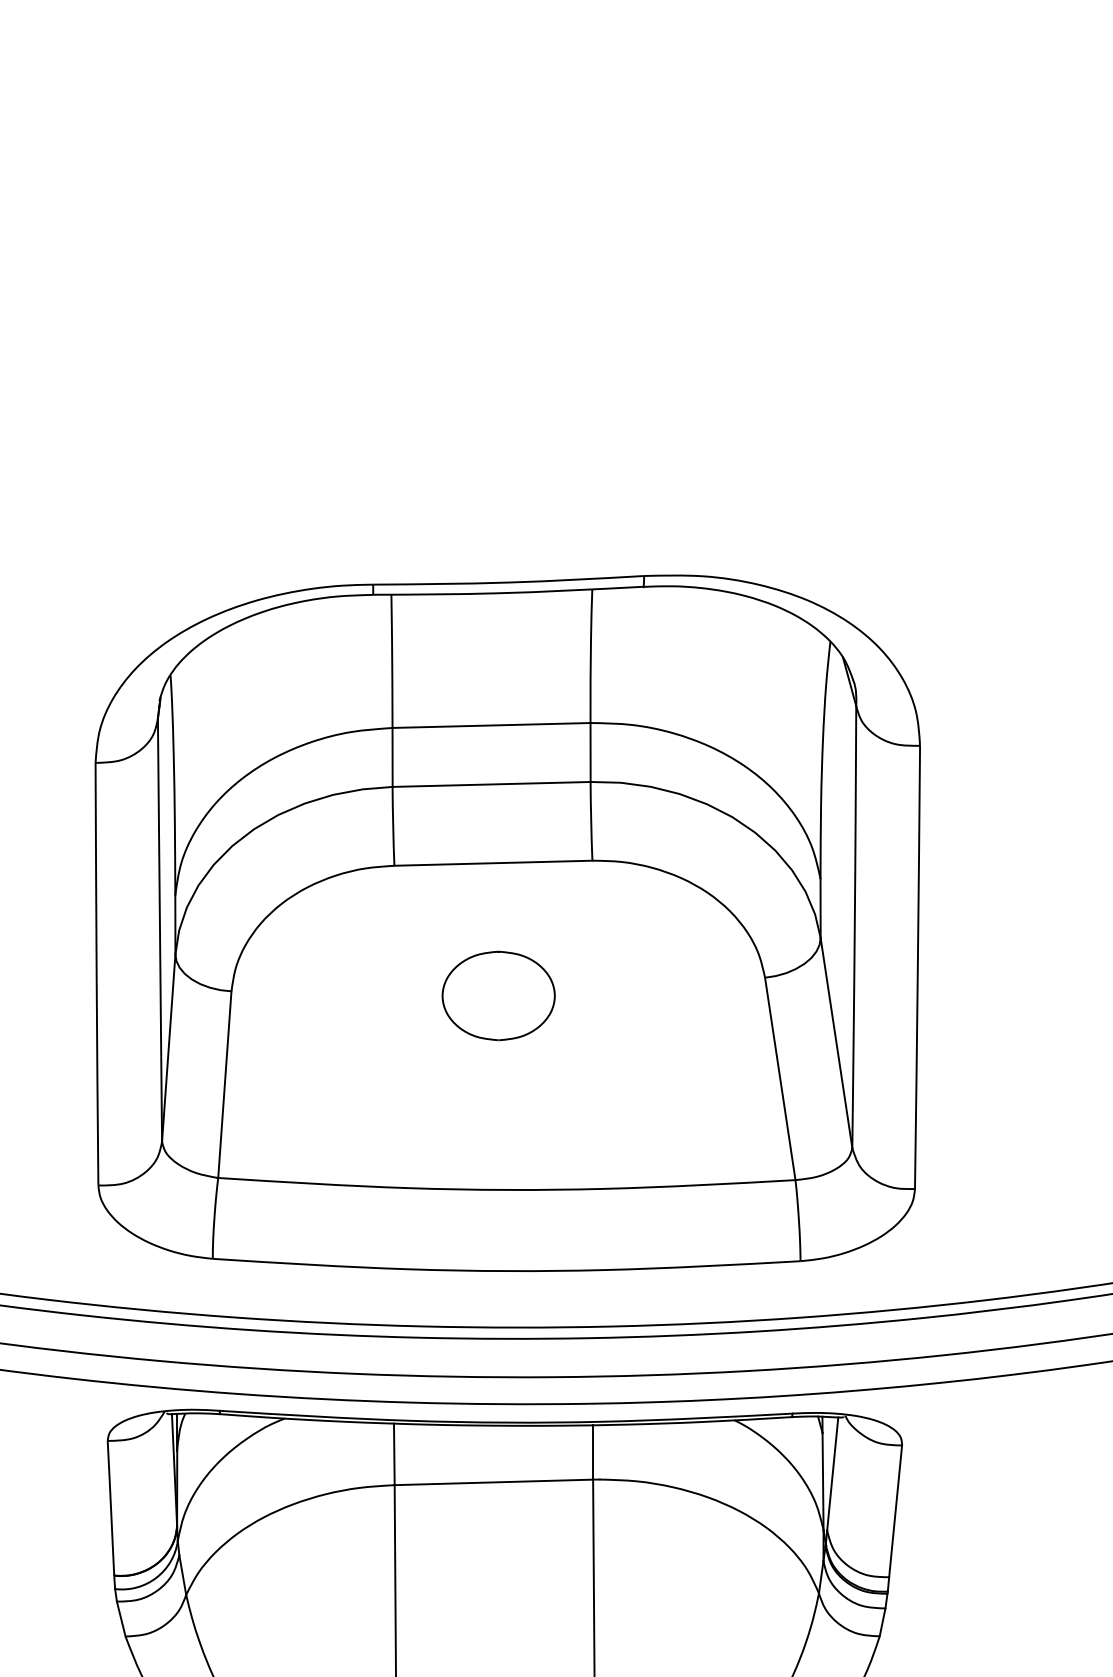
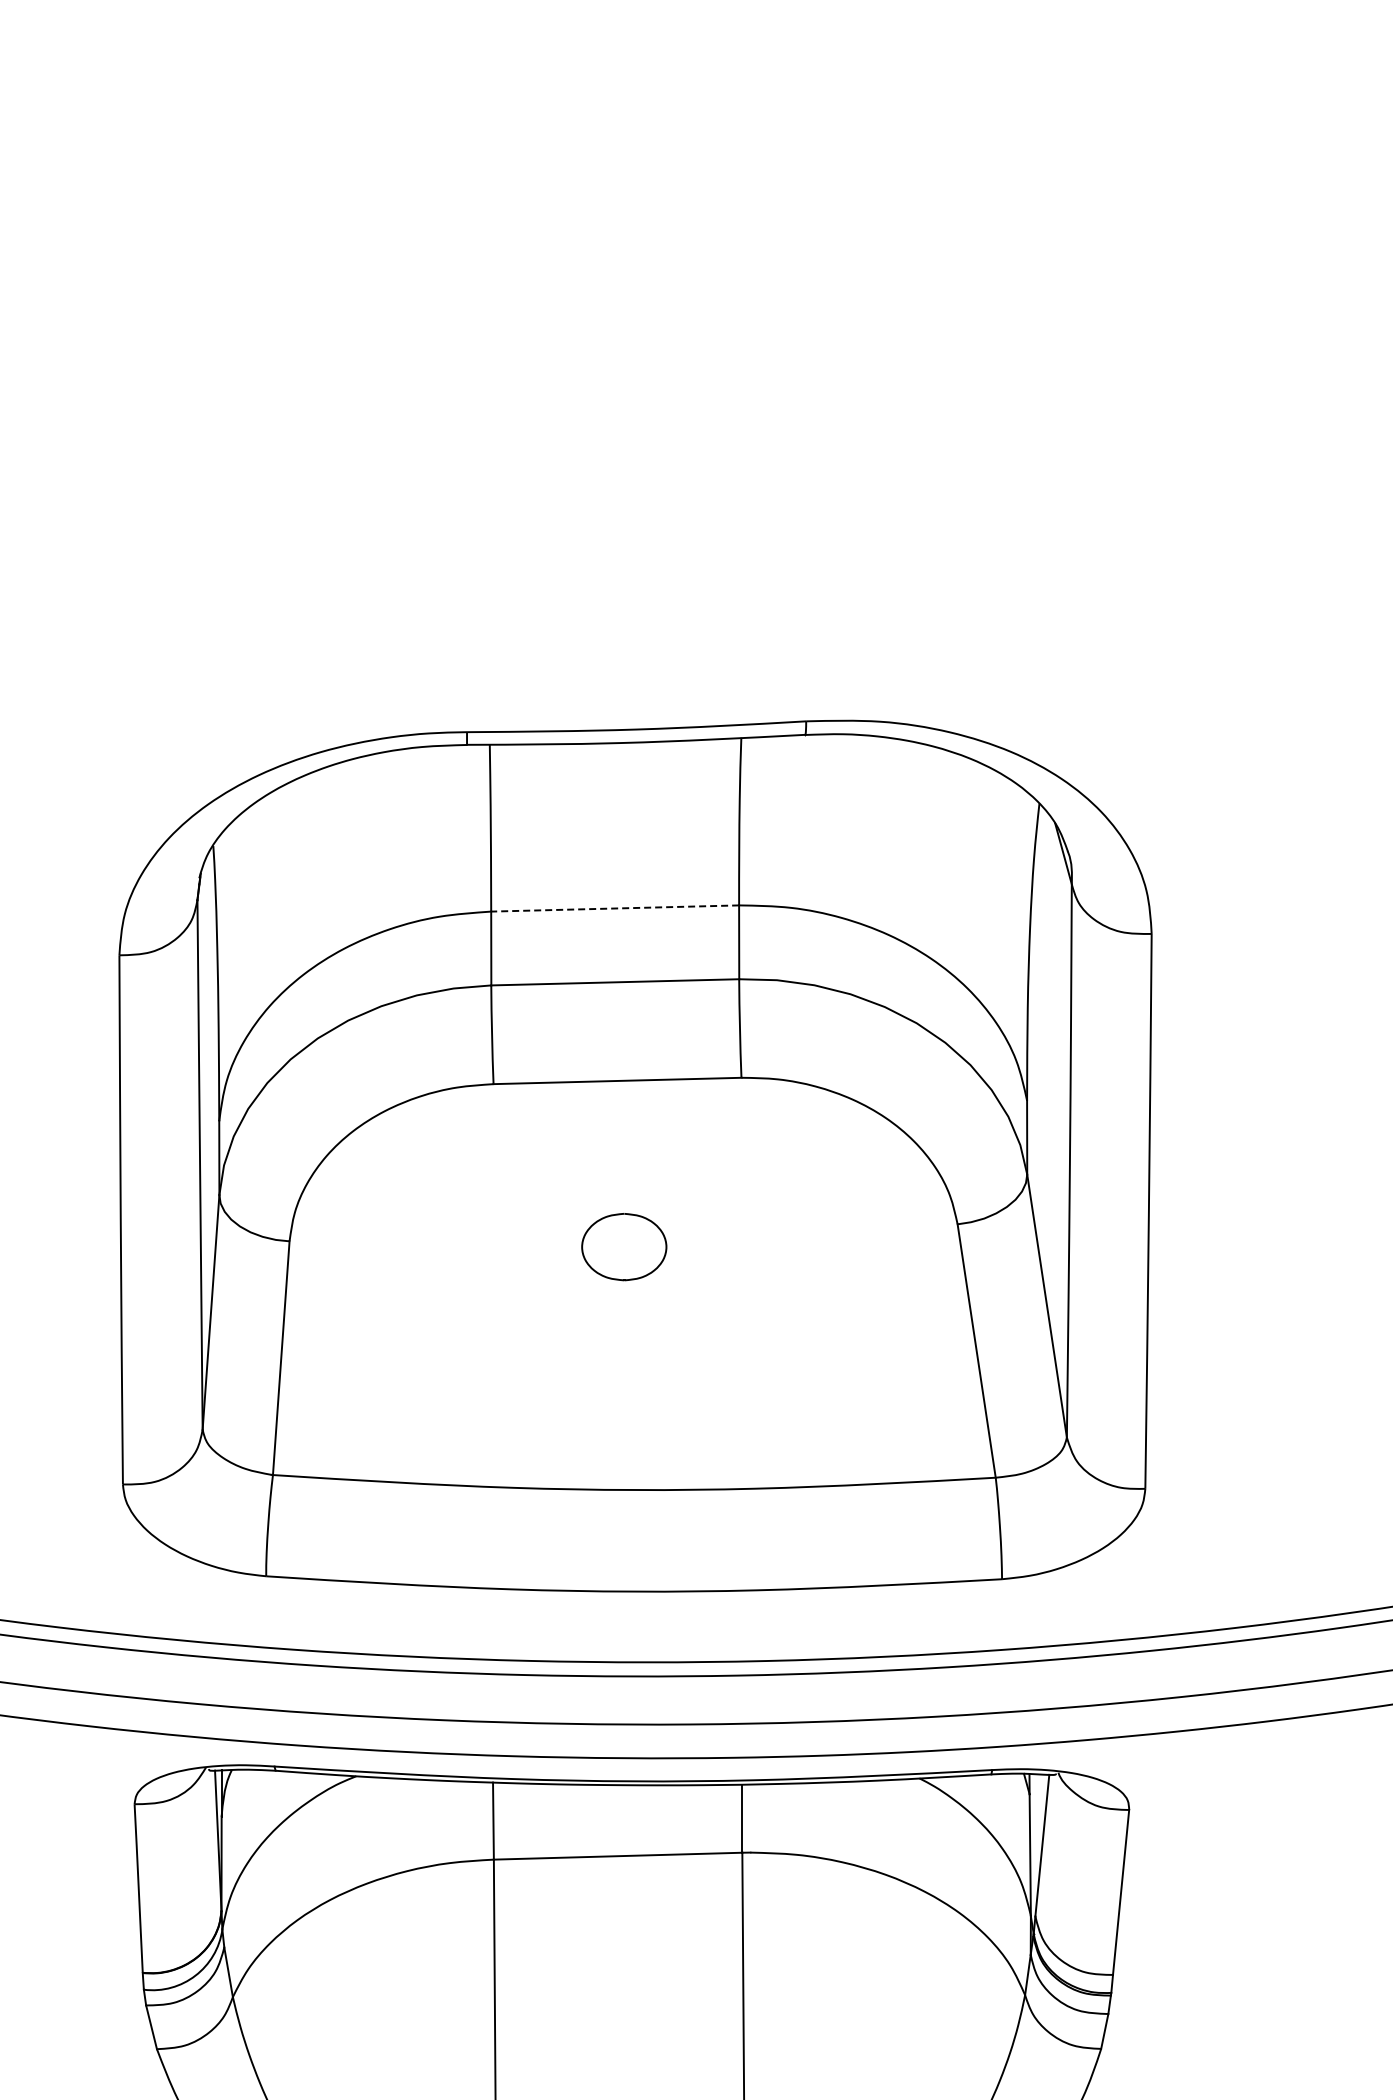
line: (491, 725) -> (615, 908), solid -> dashed
part: (498, 995) -> (624, 1246), size x0.6

